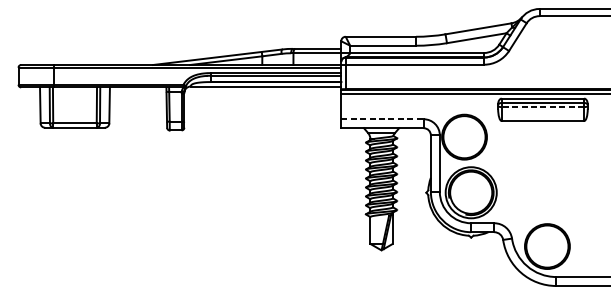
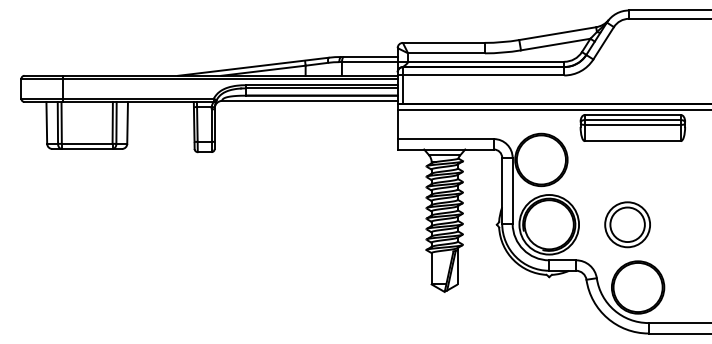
line: (542, 106) -> (632, 124), dashed -> solid
line: (383, 119) -> (446, 139), dashed -> solid
part: (538, 192) -> (627, 224), added

